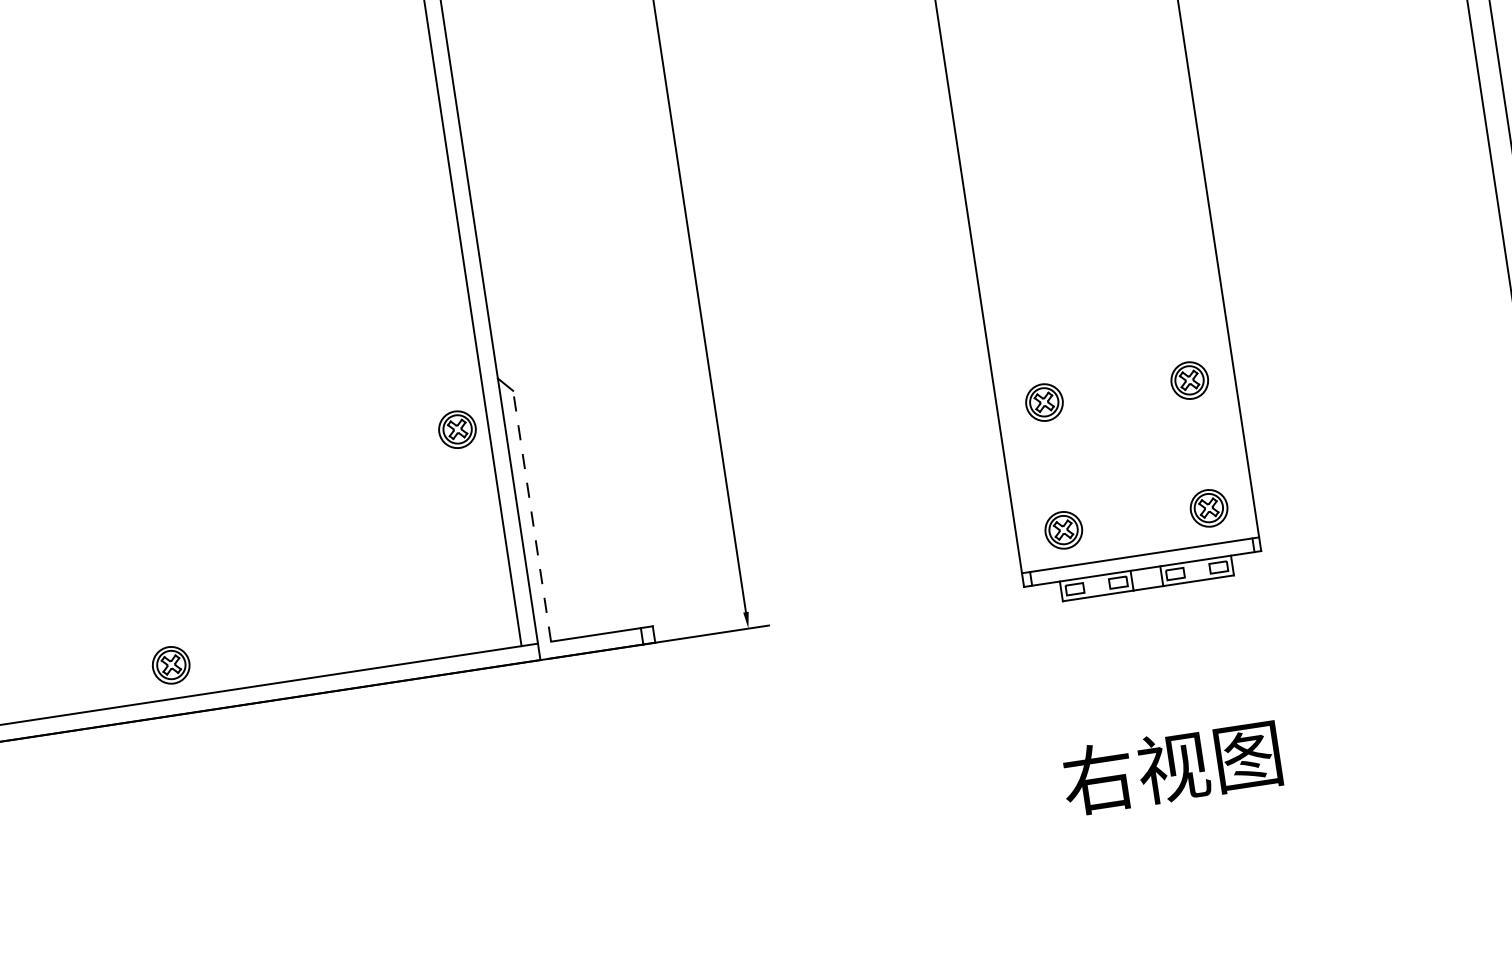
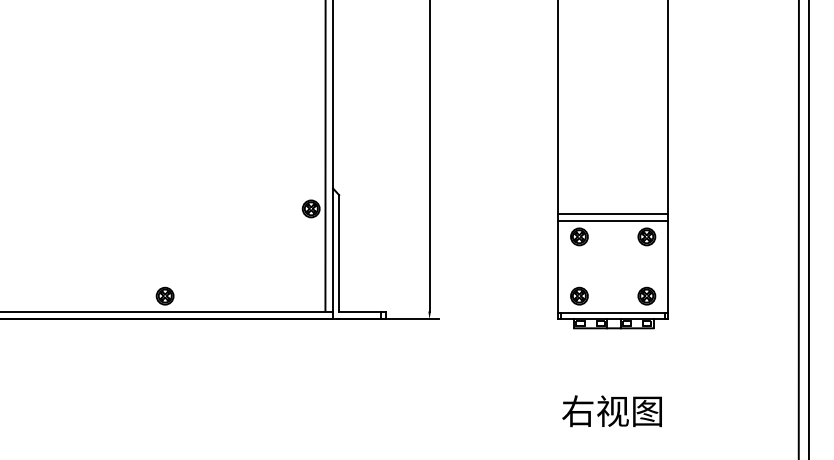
line: (1108, 341) -> (612, 213), added
line: (1110, 356) -> (612, 220), added
line: (532, 514) -> (339, 252), dashed -> solid

